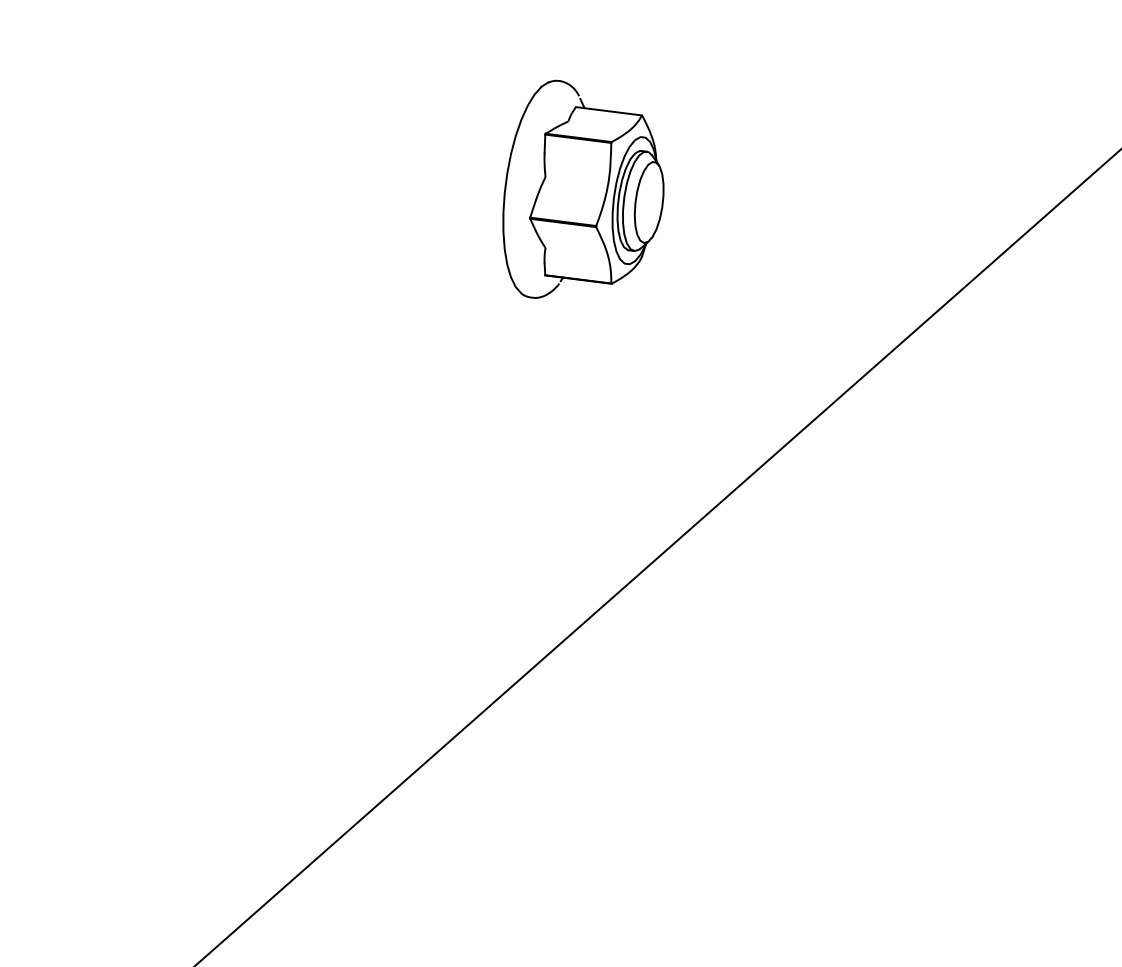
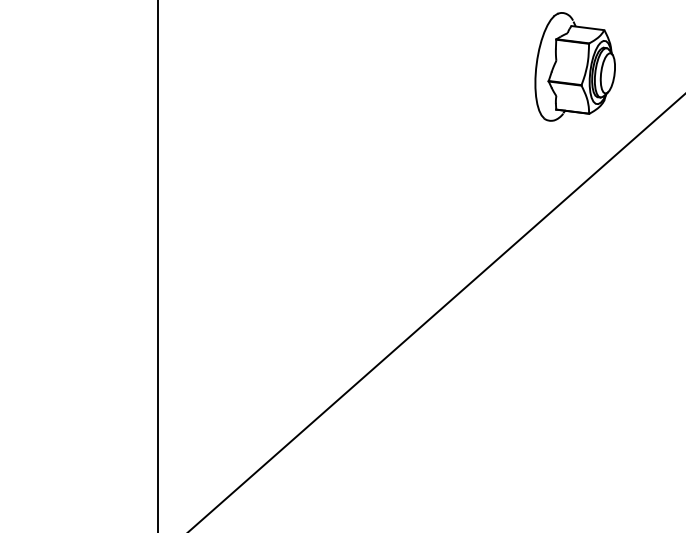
part: (582, 188) -> (574, 66), moved

